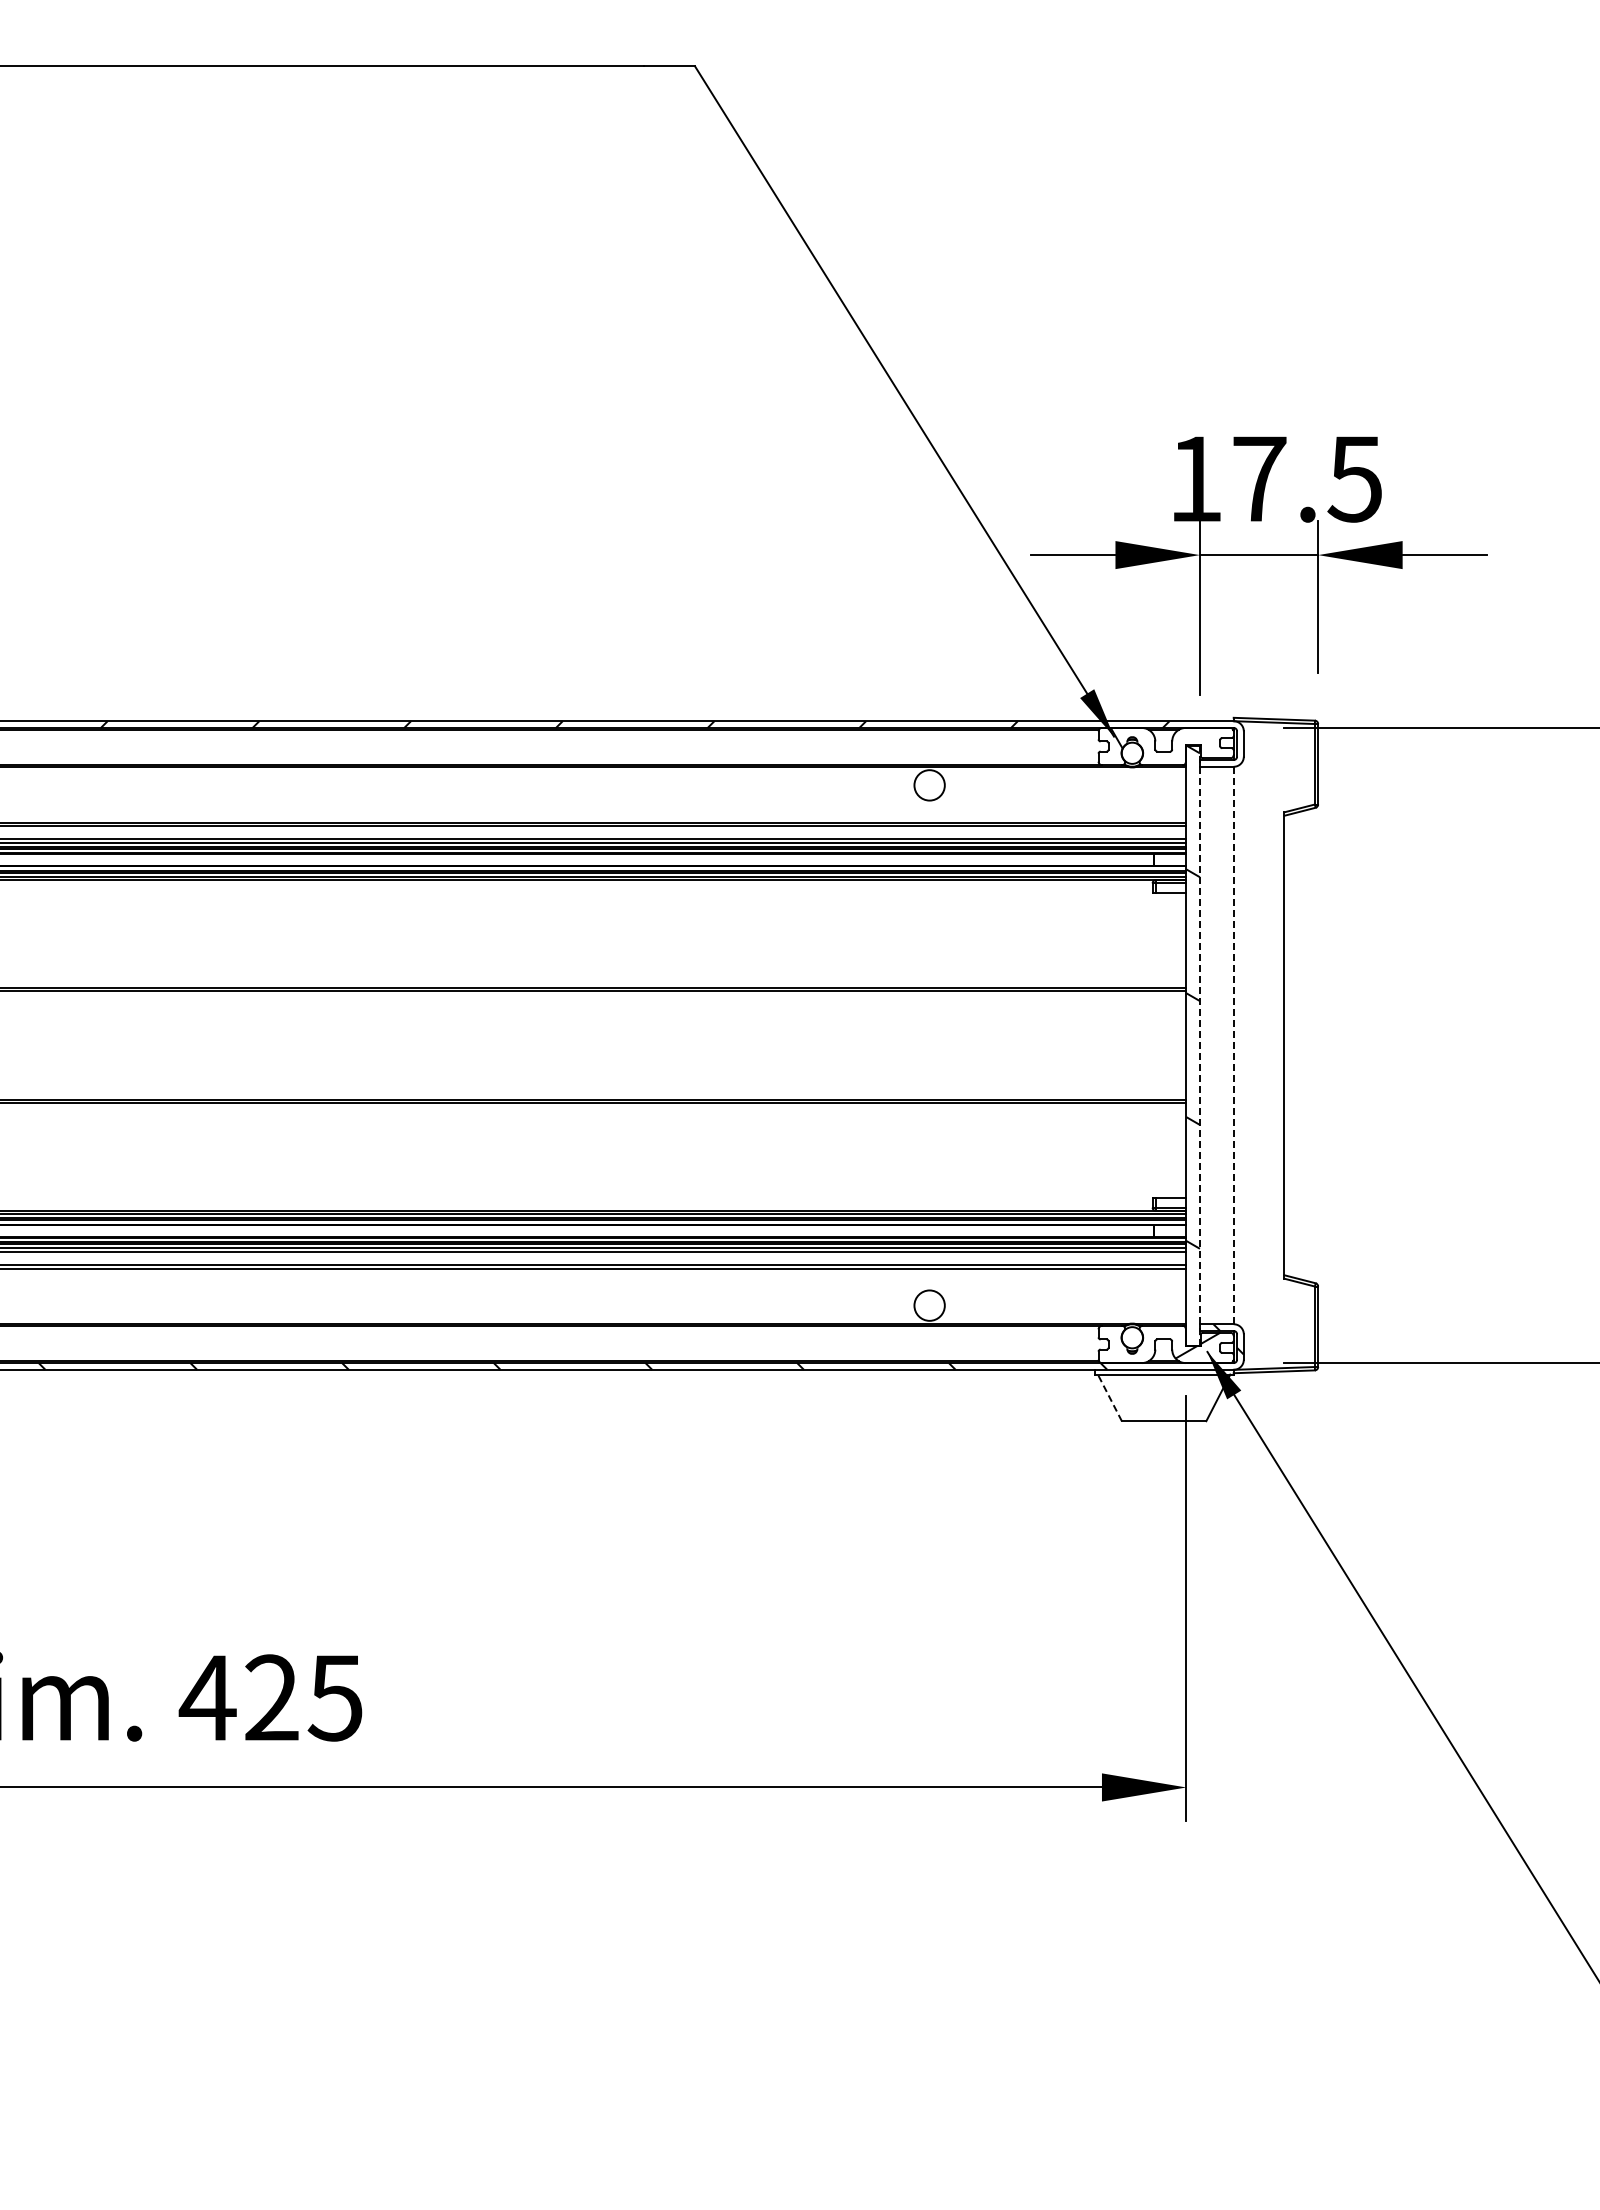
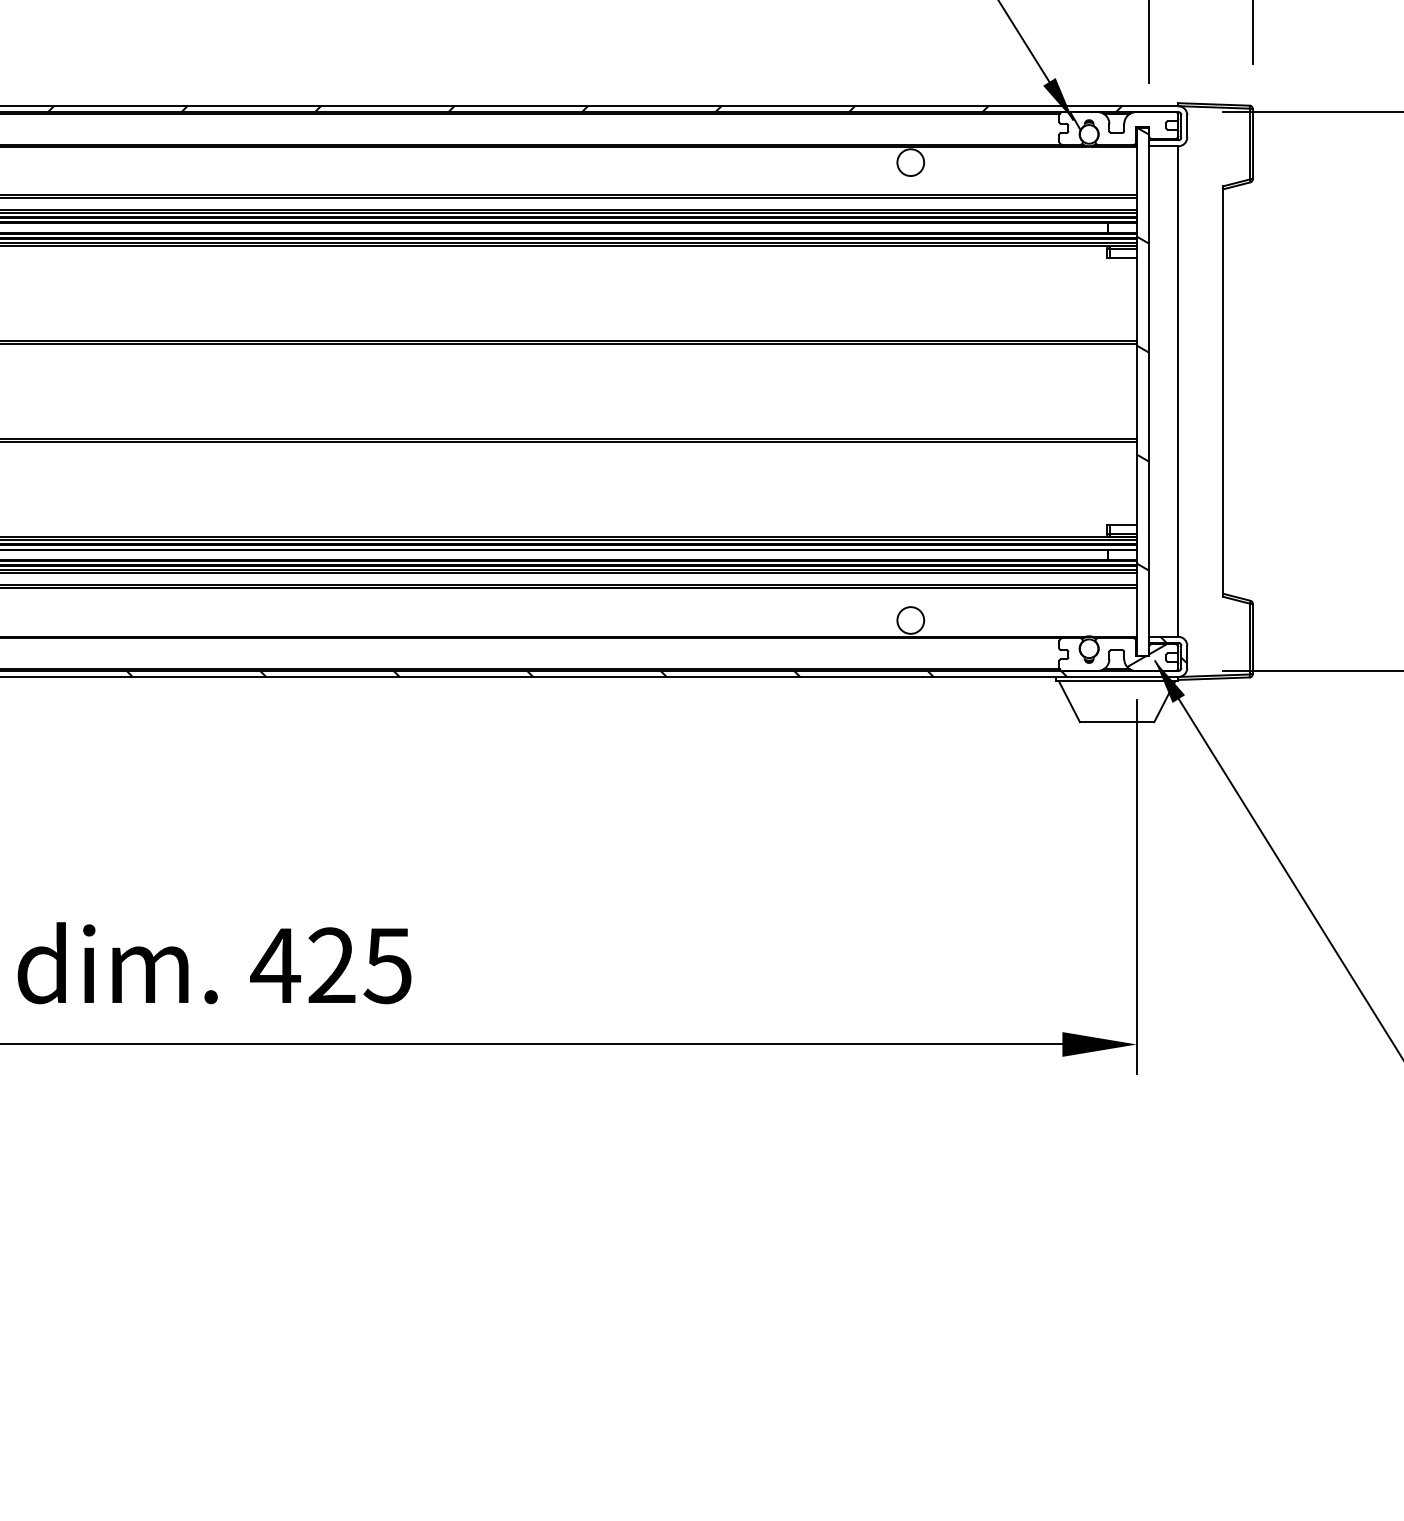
line: (1199, 1045) -> (1148, 391), dashed -> solid
line: (1233, 1045) -> (1178, 391), dashed -> solid
line: (1109, 1397) -> (1069, 701), dashed -> solid

